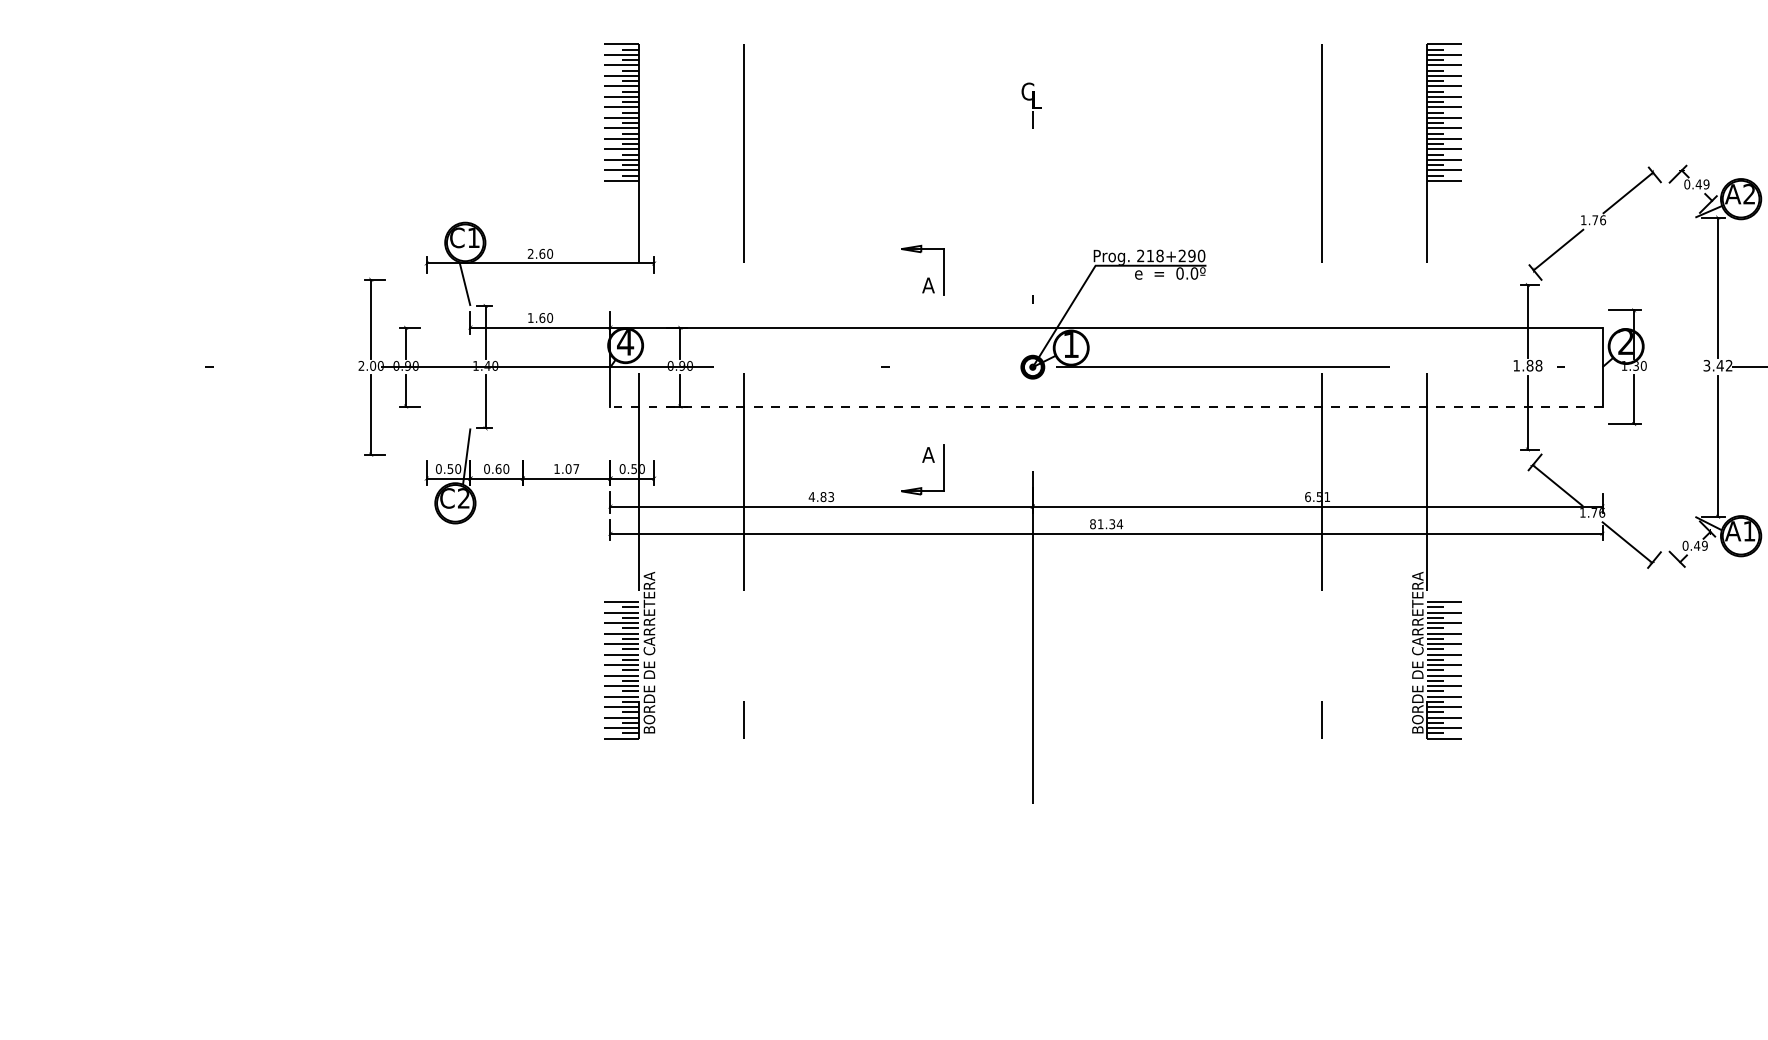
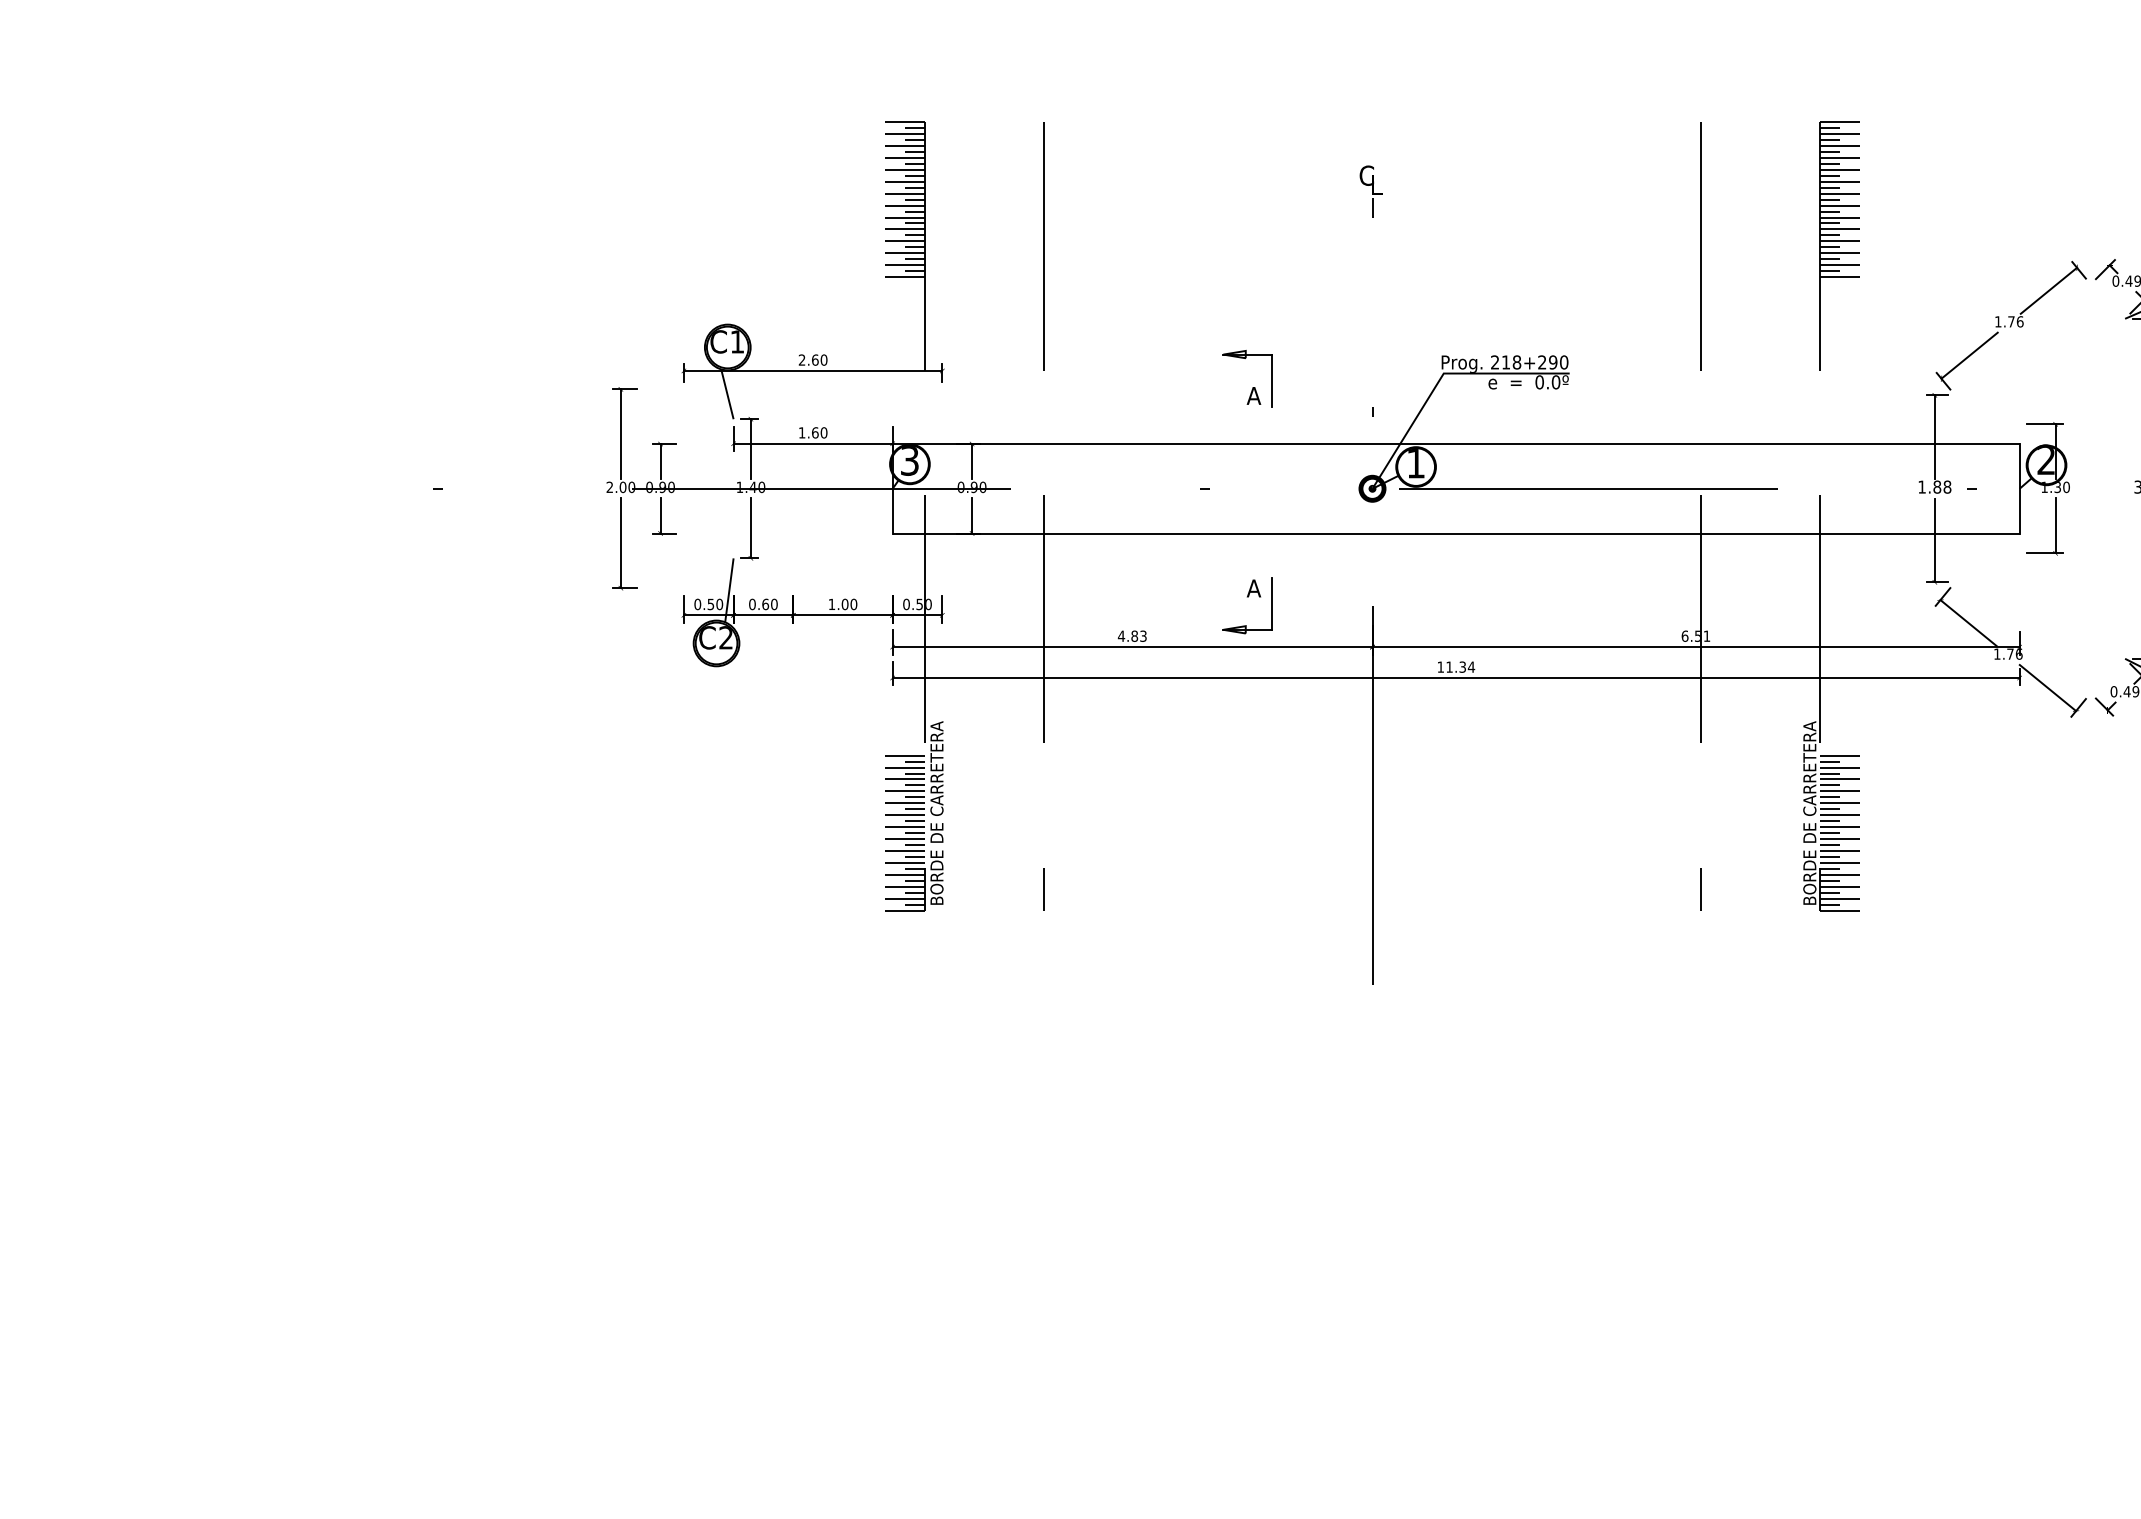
text: (625, 342) -> (909, 460), 4 -> 3
line: (1106, 406) -> (1456, 533), dashed -> solid
text: (575, 469) -> (853, 604), 1.07 -> 1.00
text: (1092, 523) -> (1440, 666), 81.34 -> 11.34

